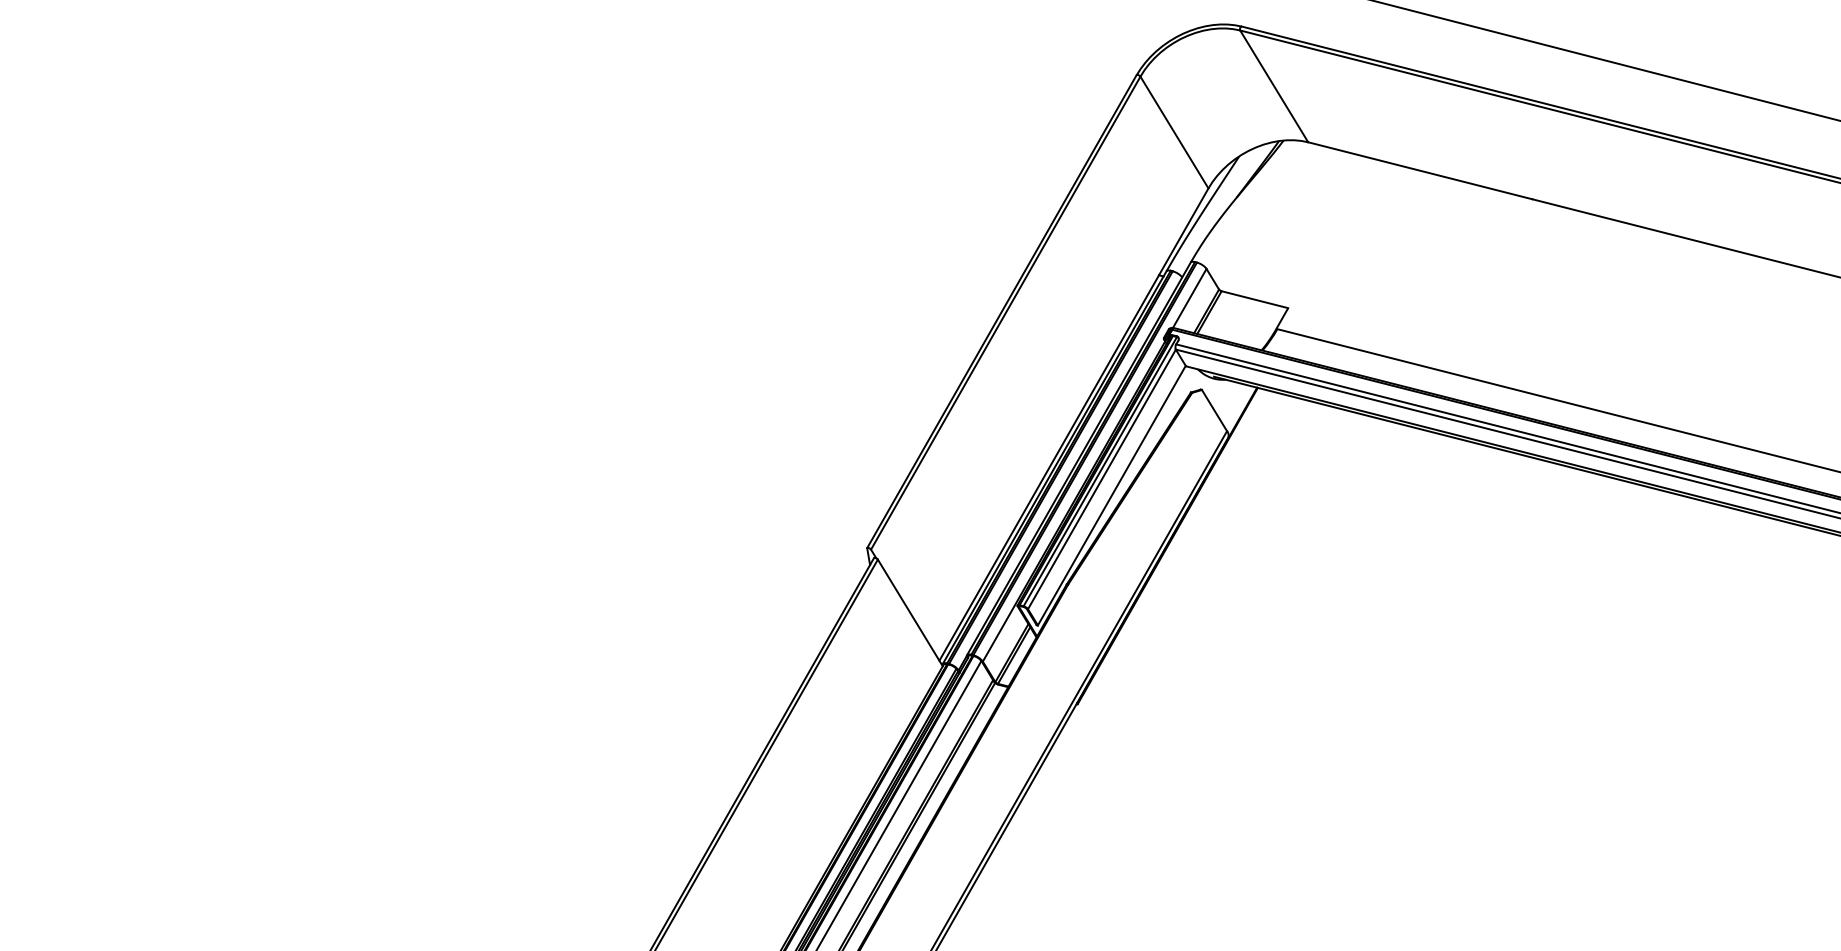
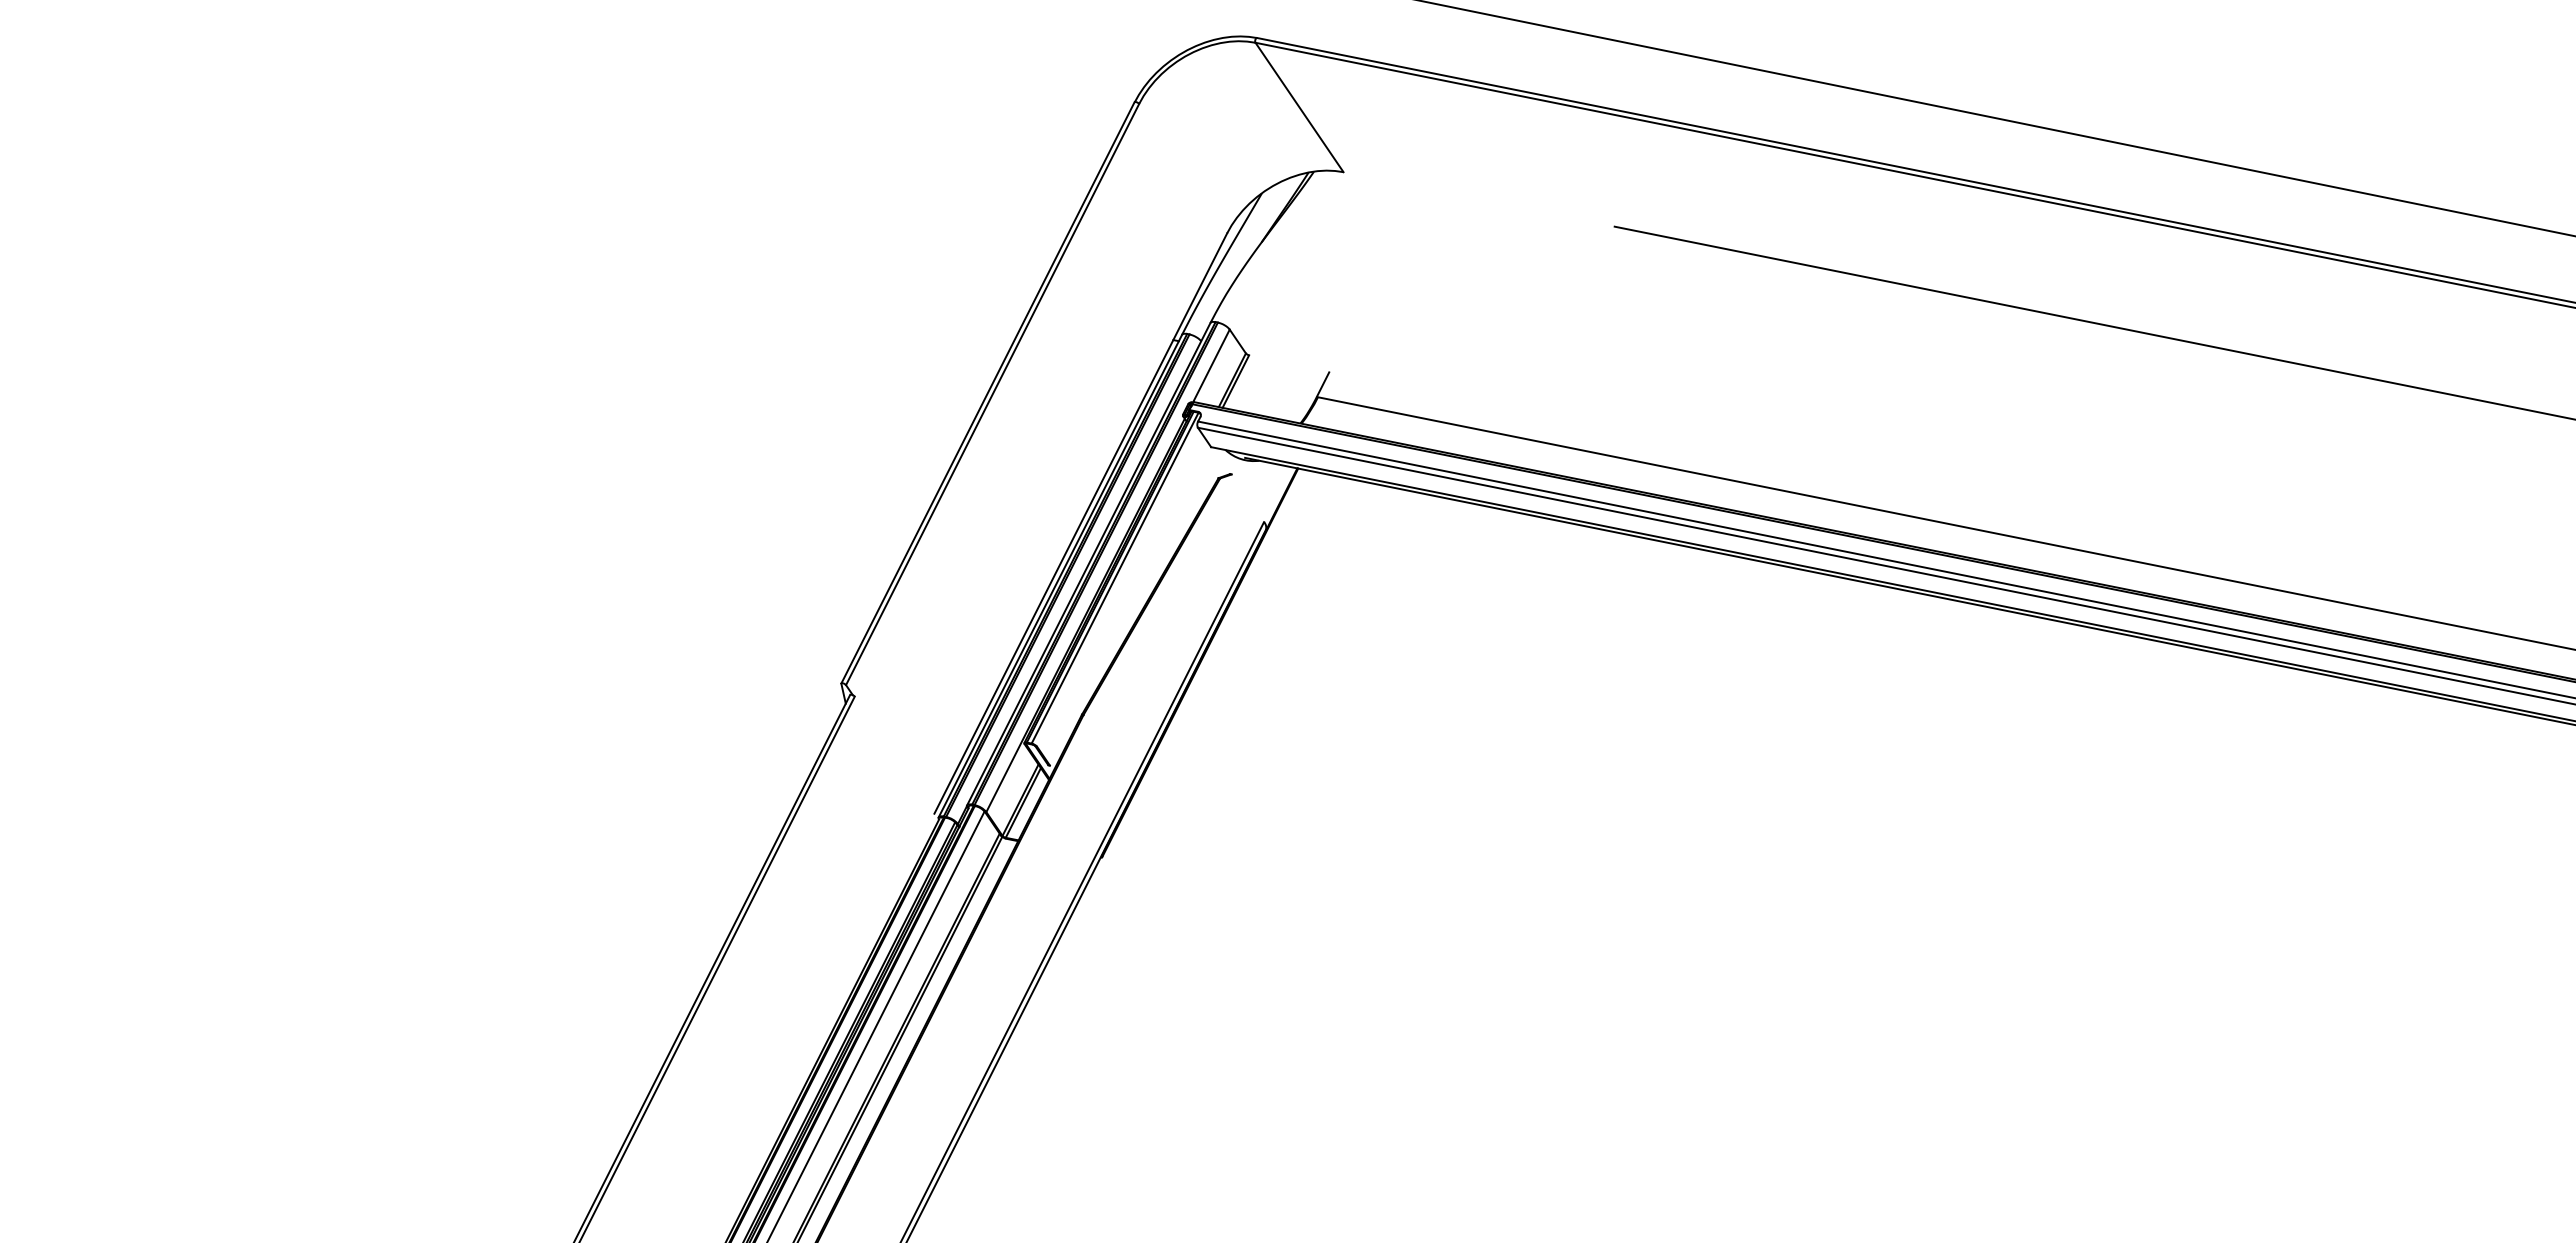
line: (1174, 132) -> (1183, 168), removed
line: (1419, 170) -> (1478, 199), removed
line: (1255, 299) -> (1289, 363), removed
line: (1214, 410) -> (1247, 498), removed
line: (1101, 478) -> (1117, 586), removed
line: (1111, 495) -> (1129, 605), removed
line: (910, 613) -> (896, 758), removed

